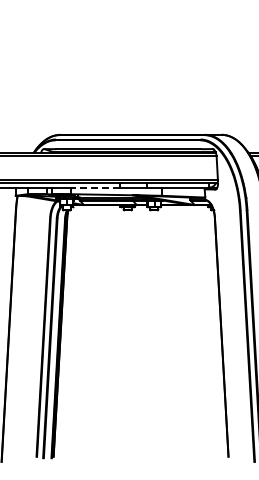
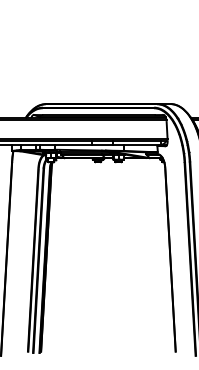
line: (95, 187) -> (73, 144), dashed -> solid

